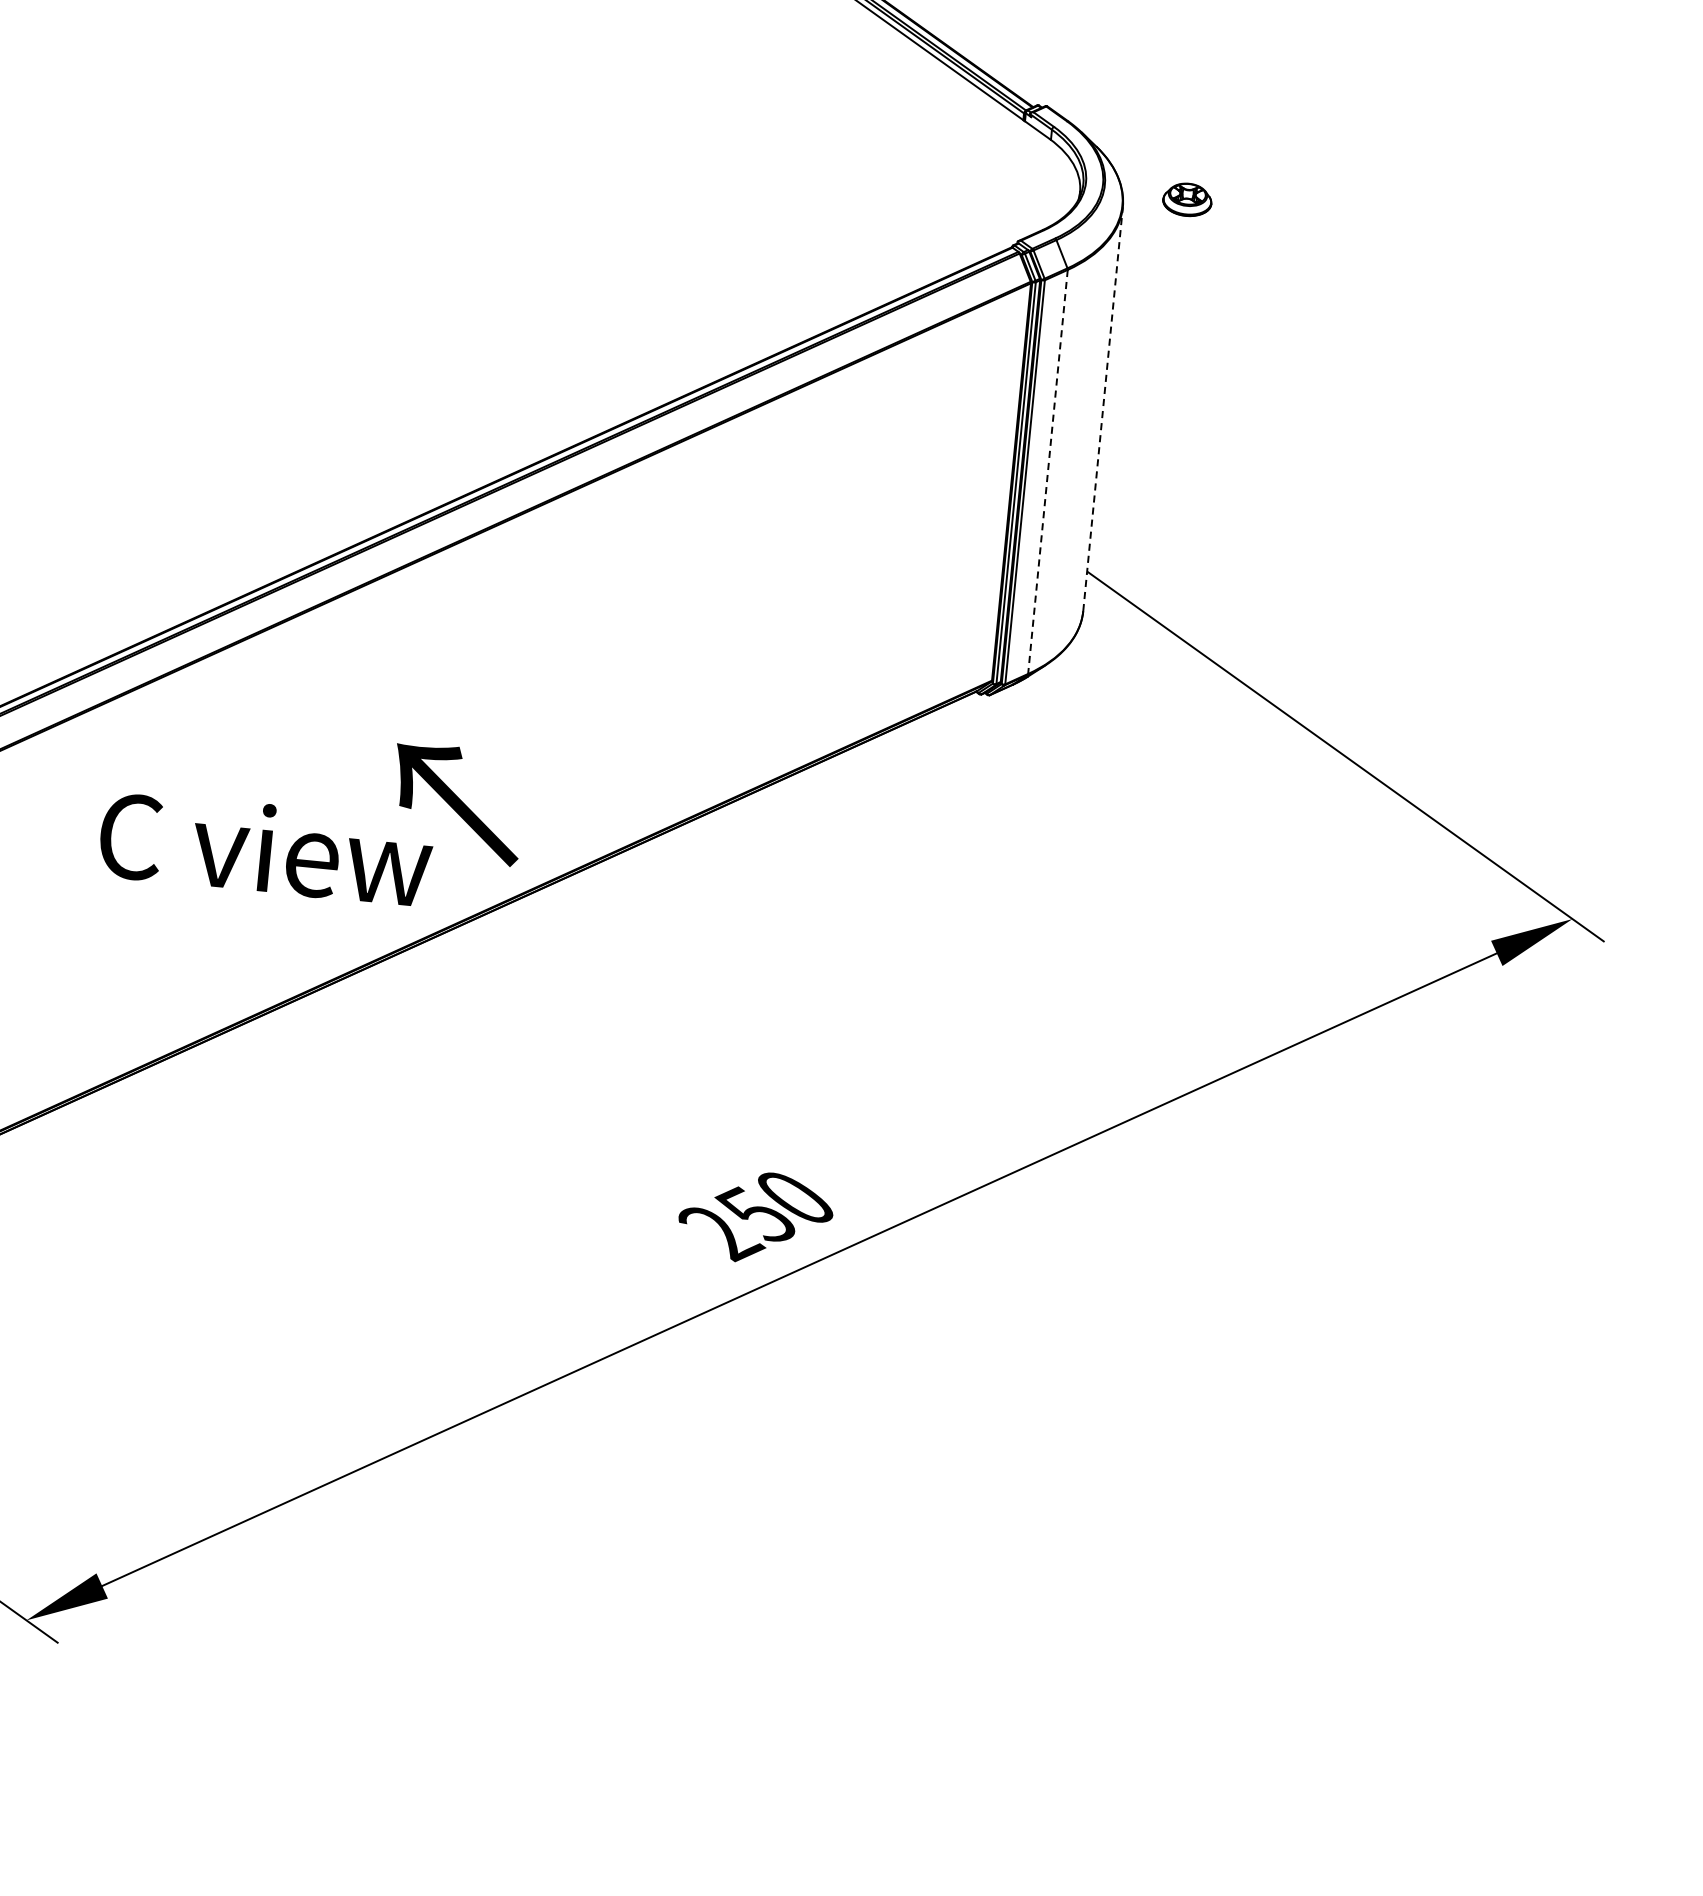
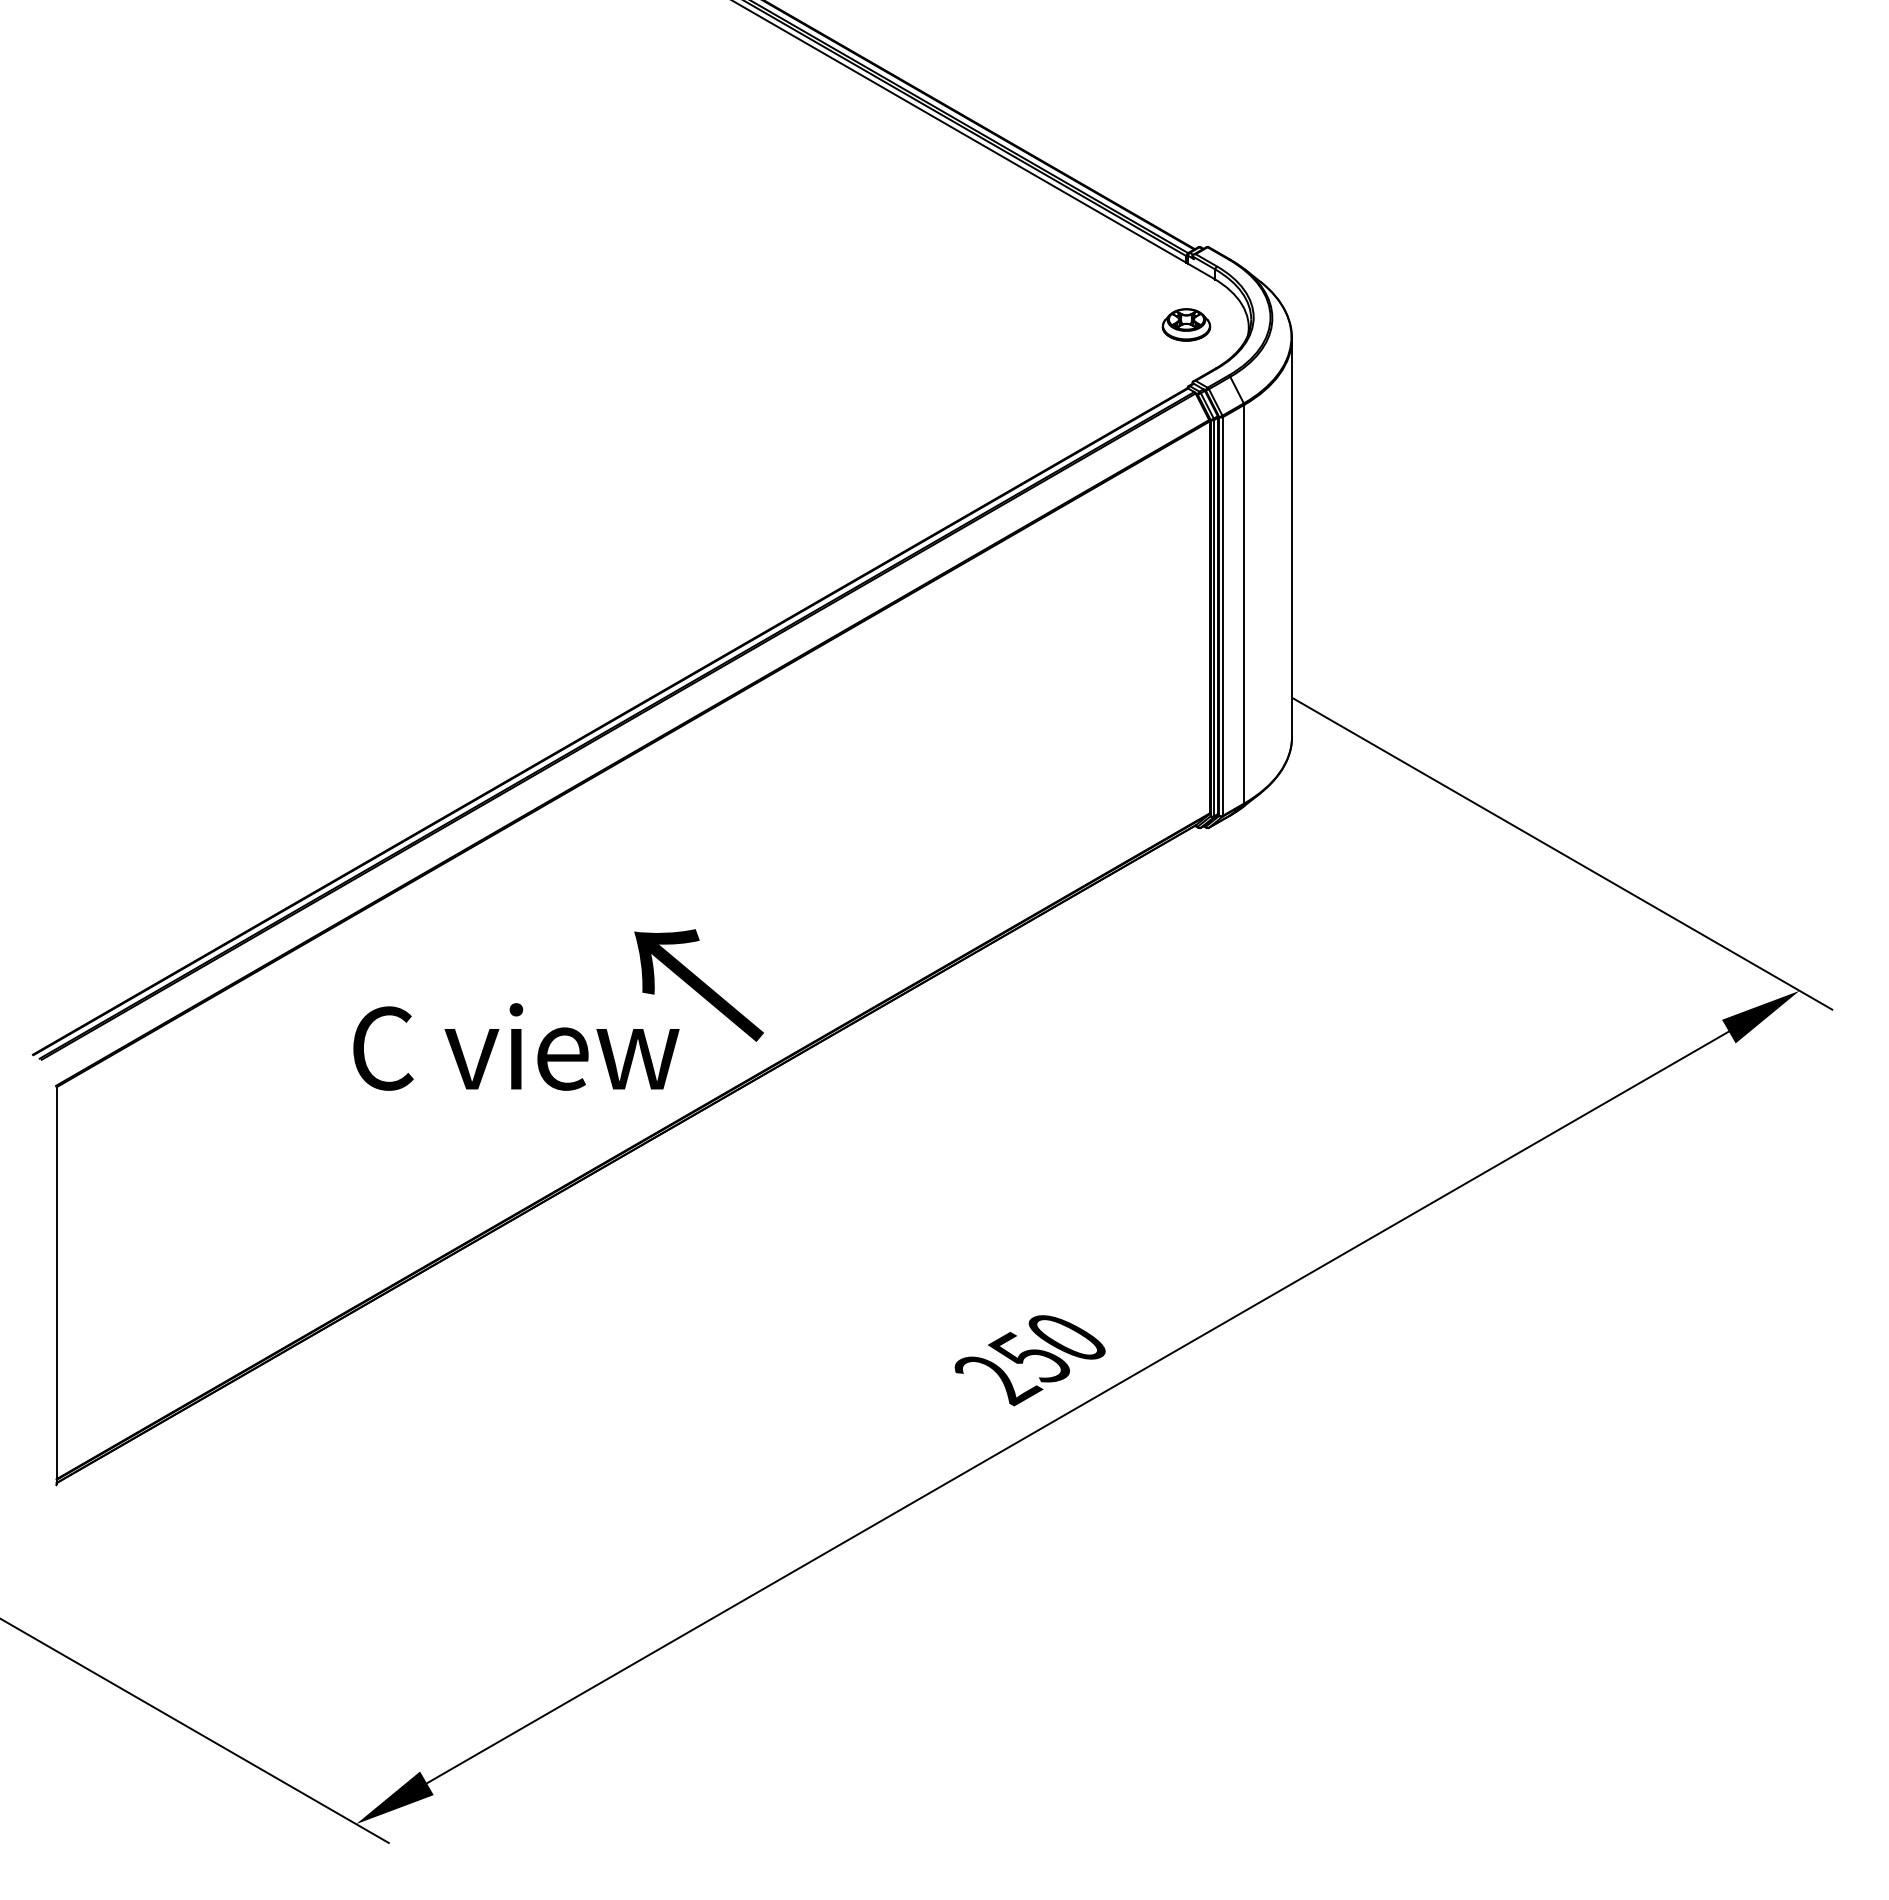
part: (1187, 199) -> (1186, 324), moved
line: (1103, 409) -> (1292, 537), dashed -> solid
line: (1048, 472) -> (1244, 604), dashed -> solid

